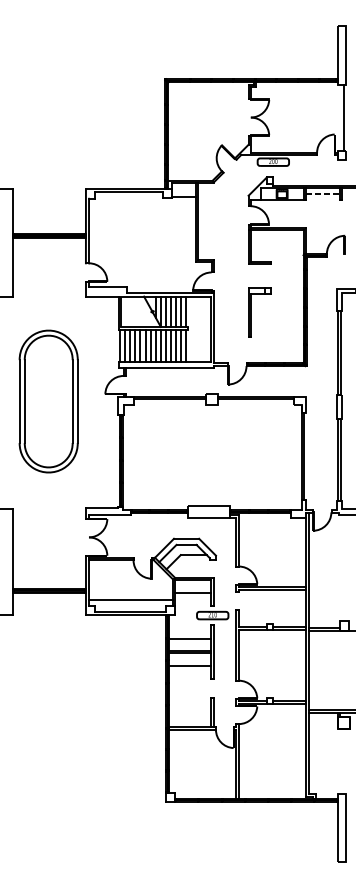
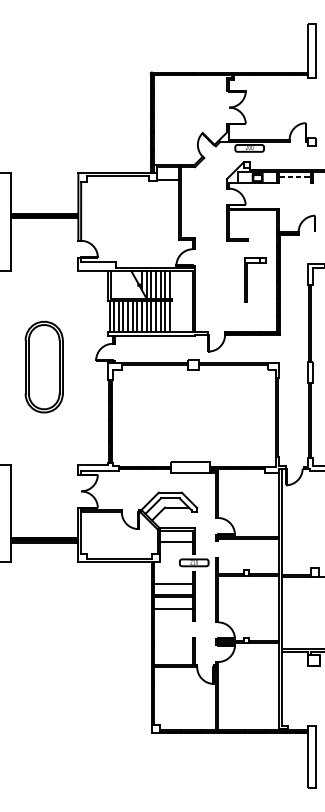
line: (344, 118) -> (314, 108), removed
part: (251, 312) -> (247, 279), moved
part: (47, 400) -> (43, 366), size x0.7
line: (130, 599) -> (119, 548), removed

